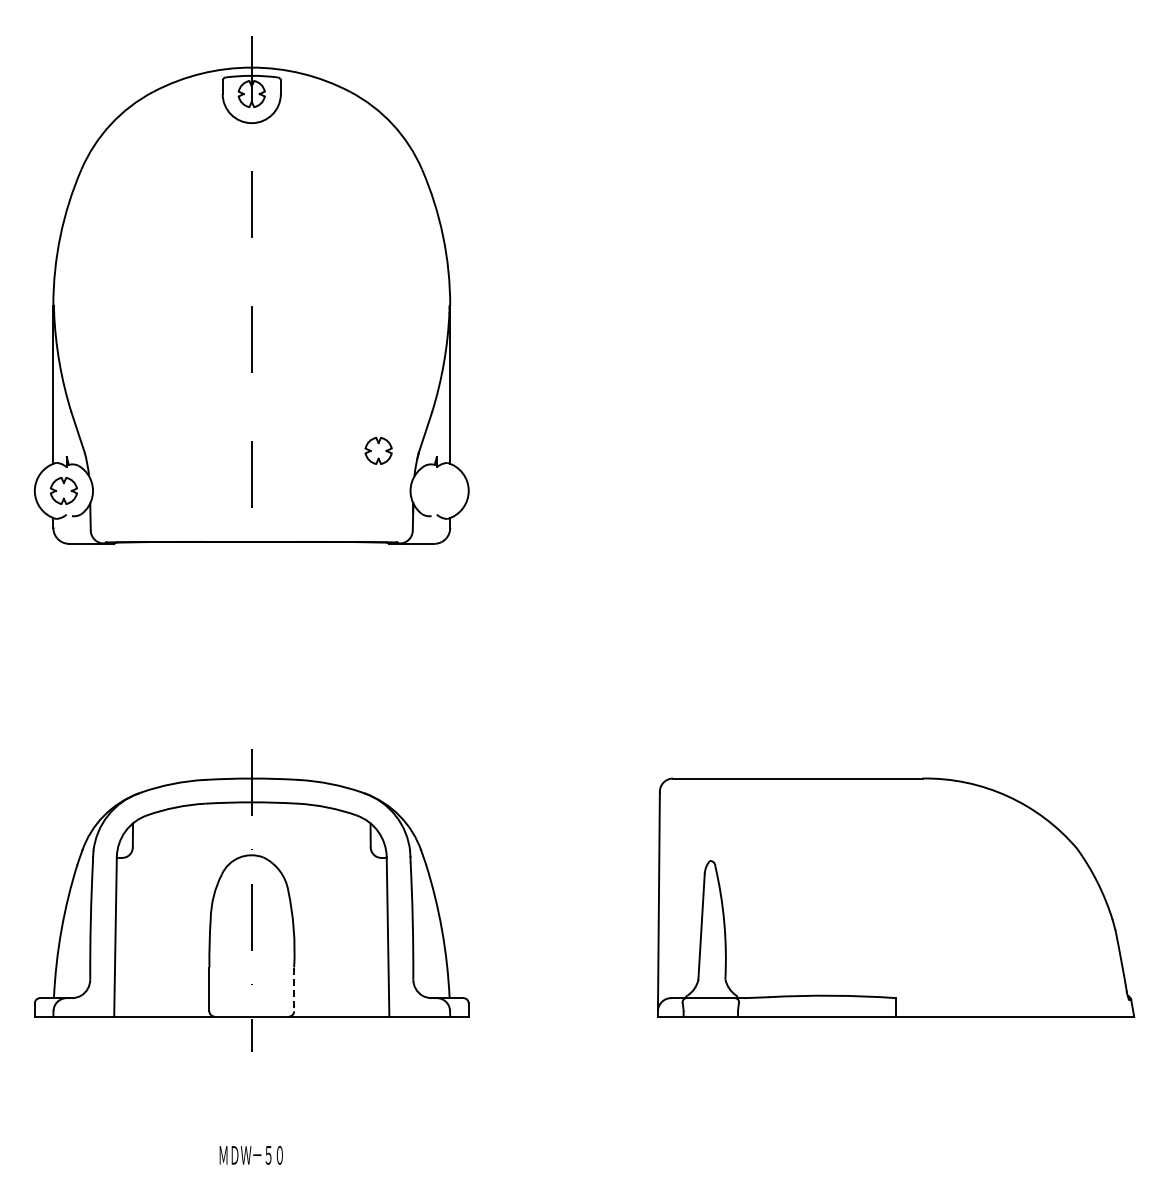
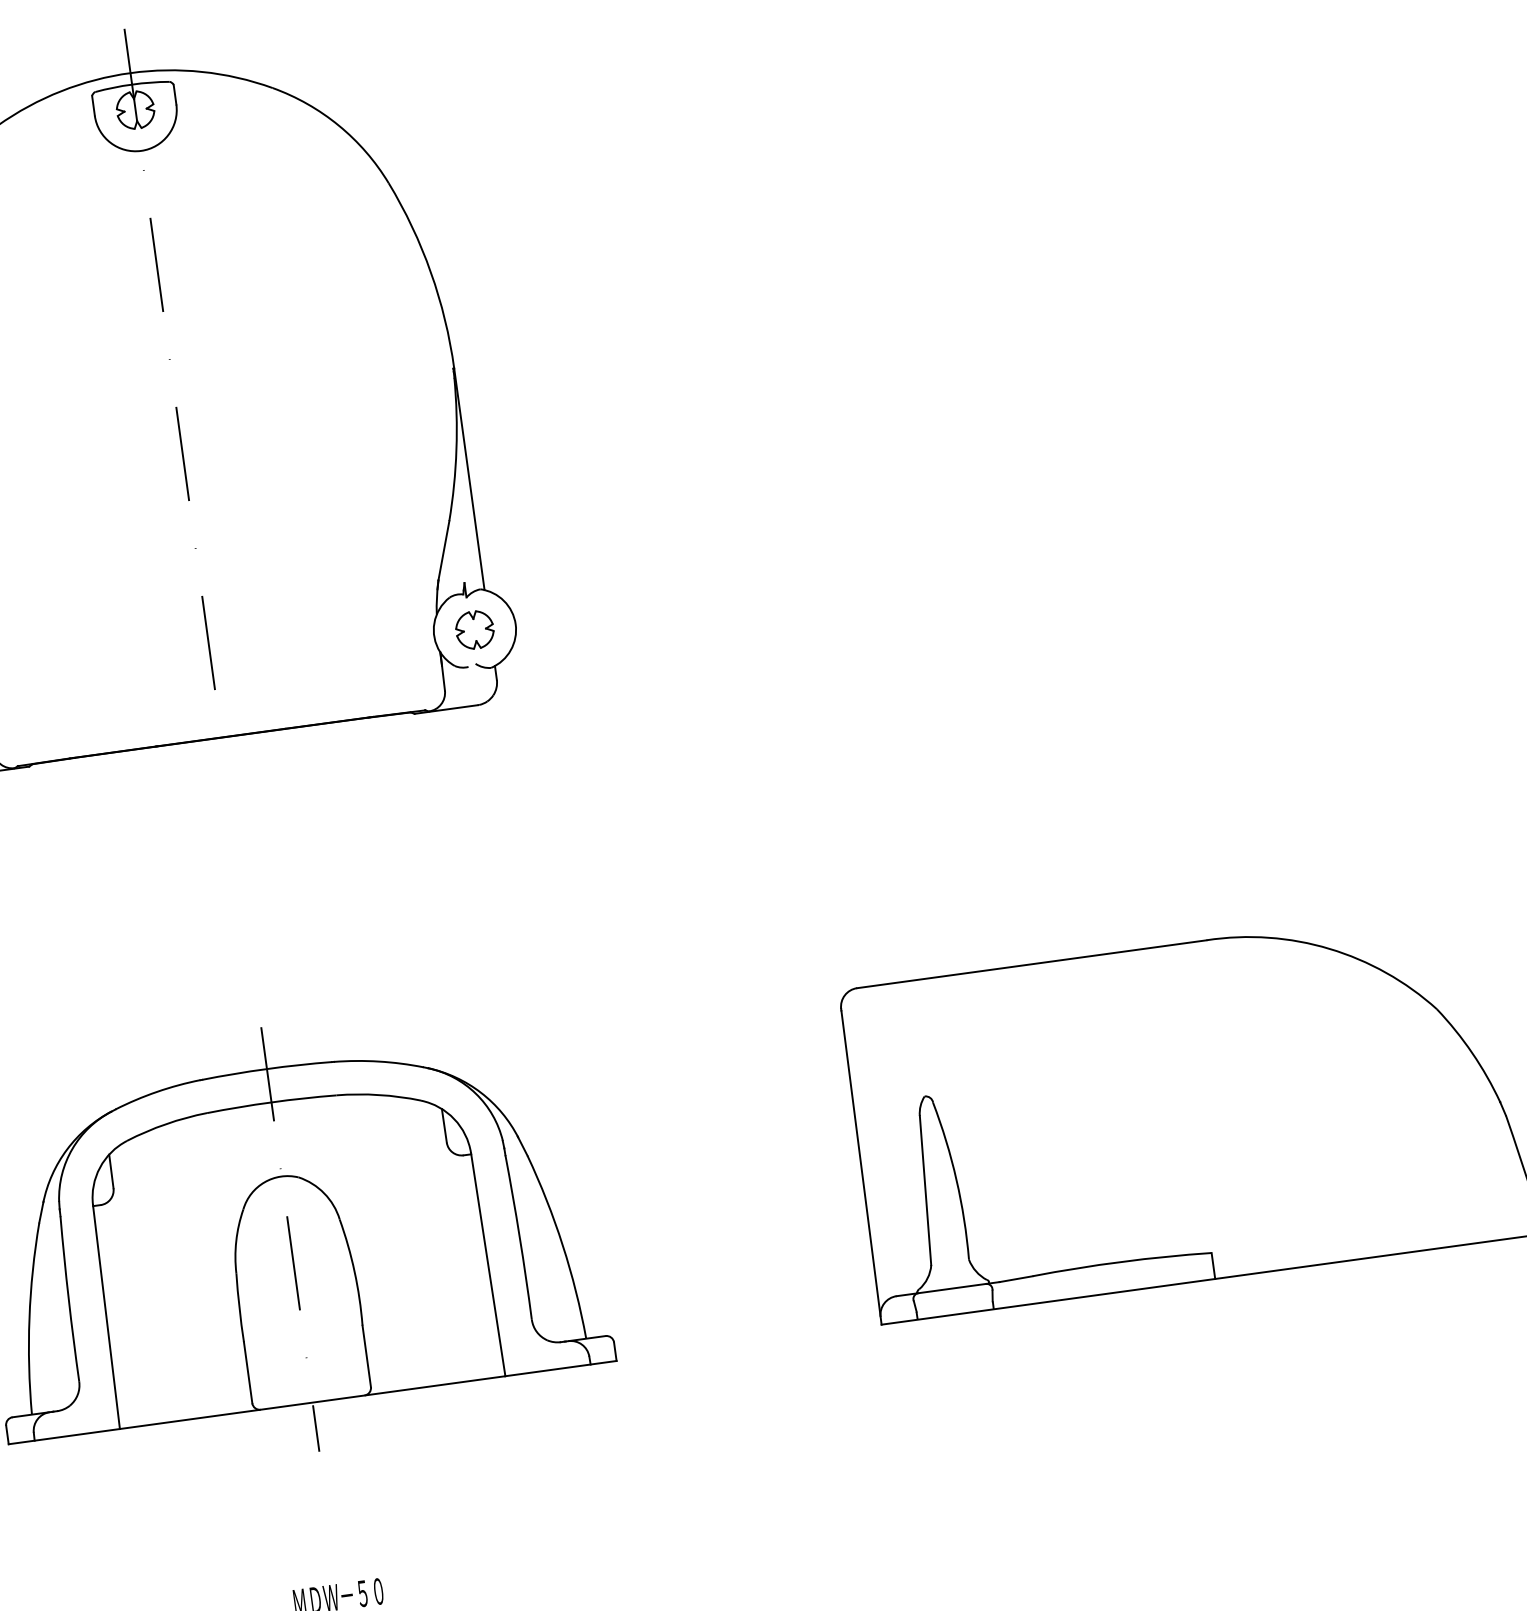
part: (378, 450) -> (474, 629), moved
line: (294, 989) -> (367, 1356), dashed -> solid

